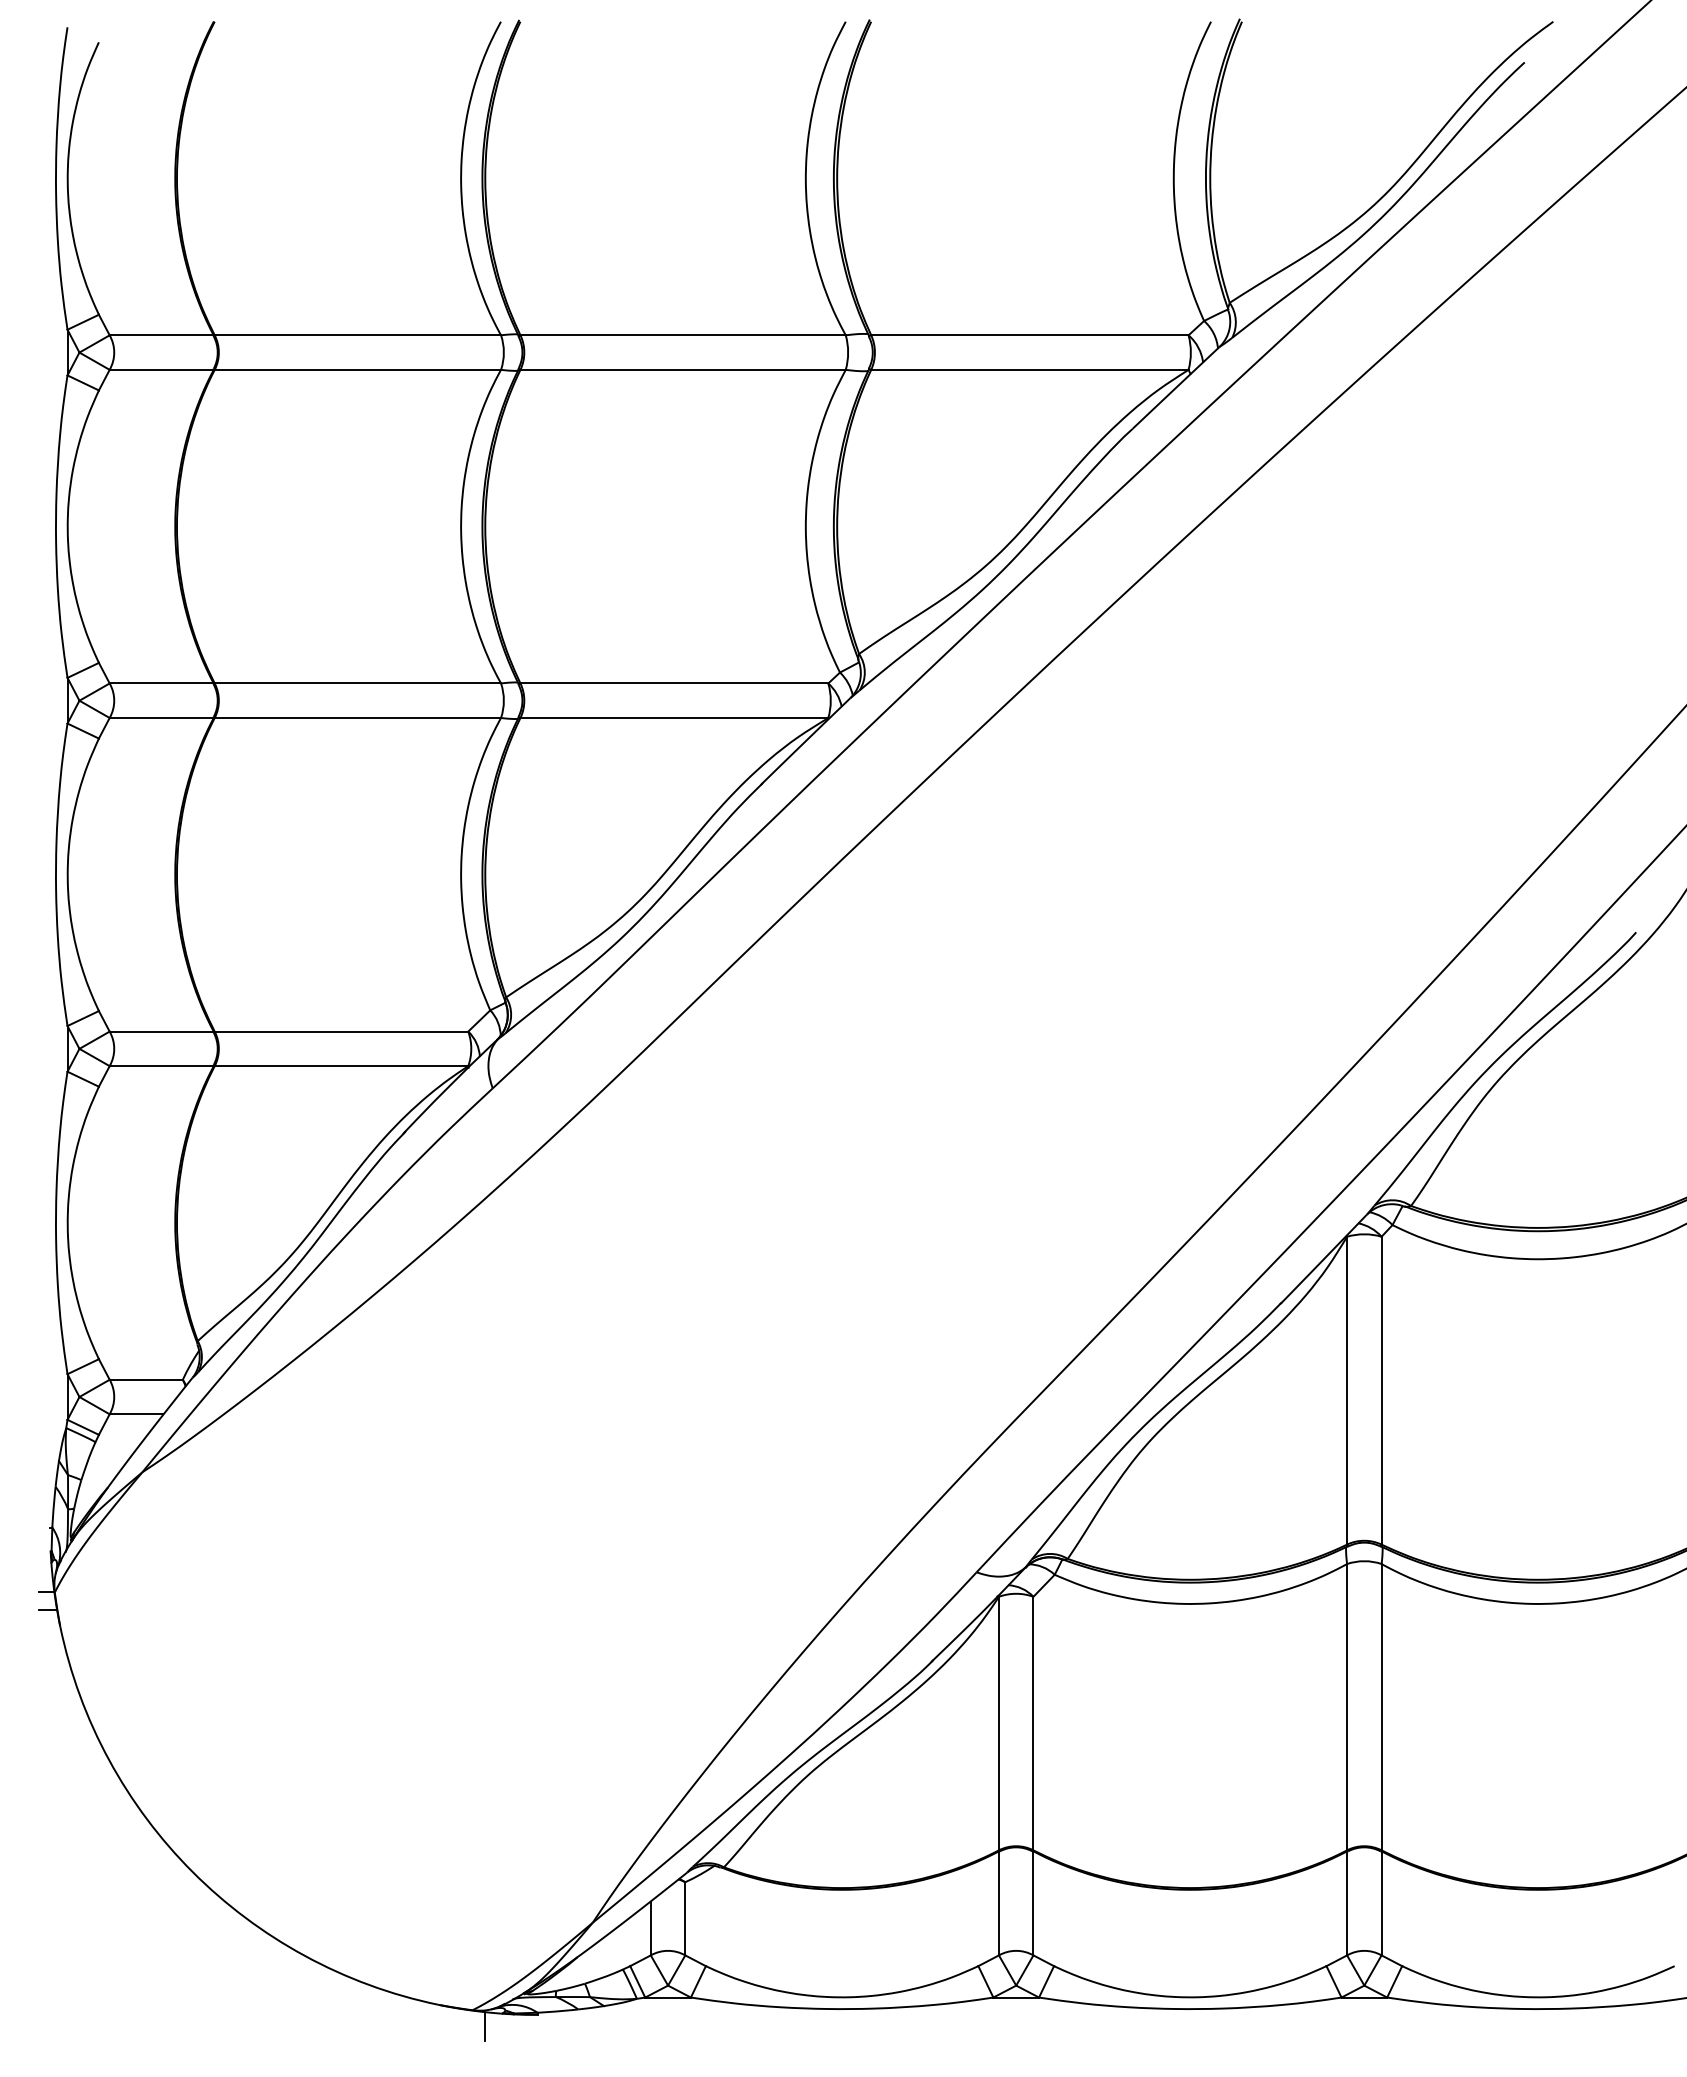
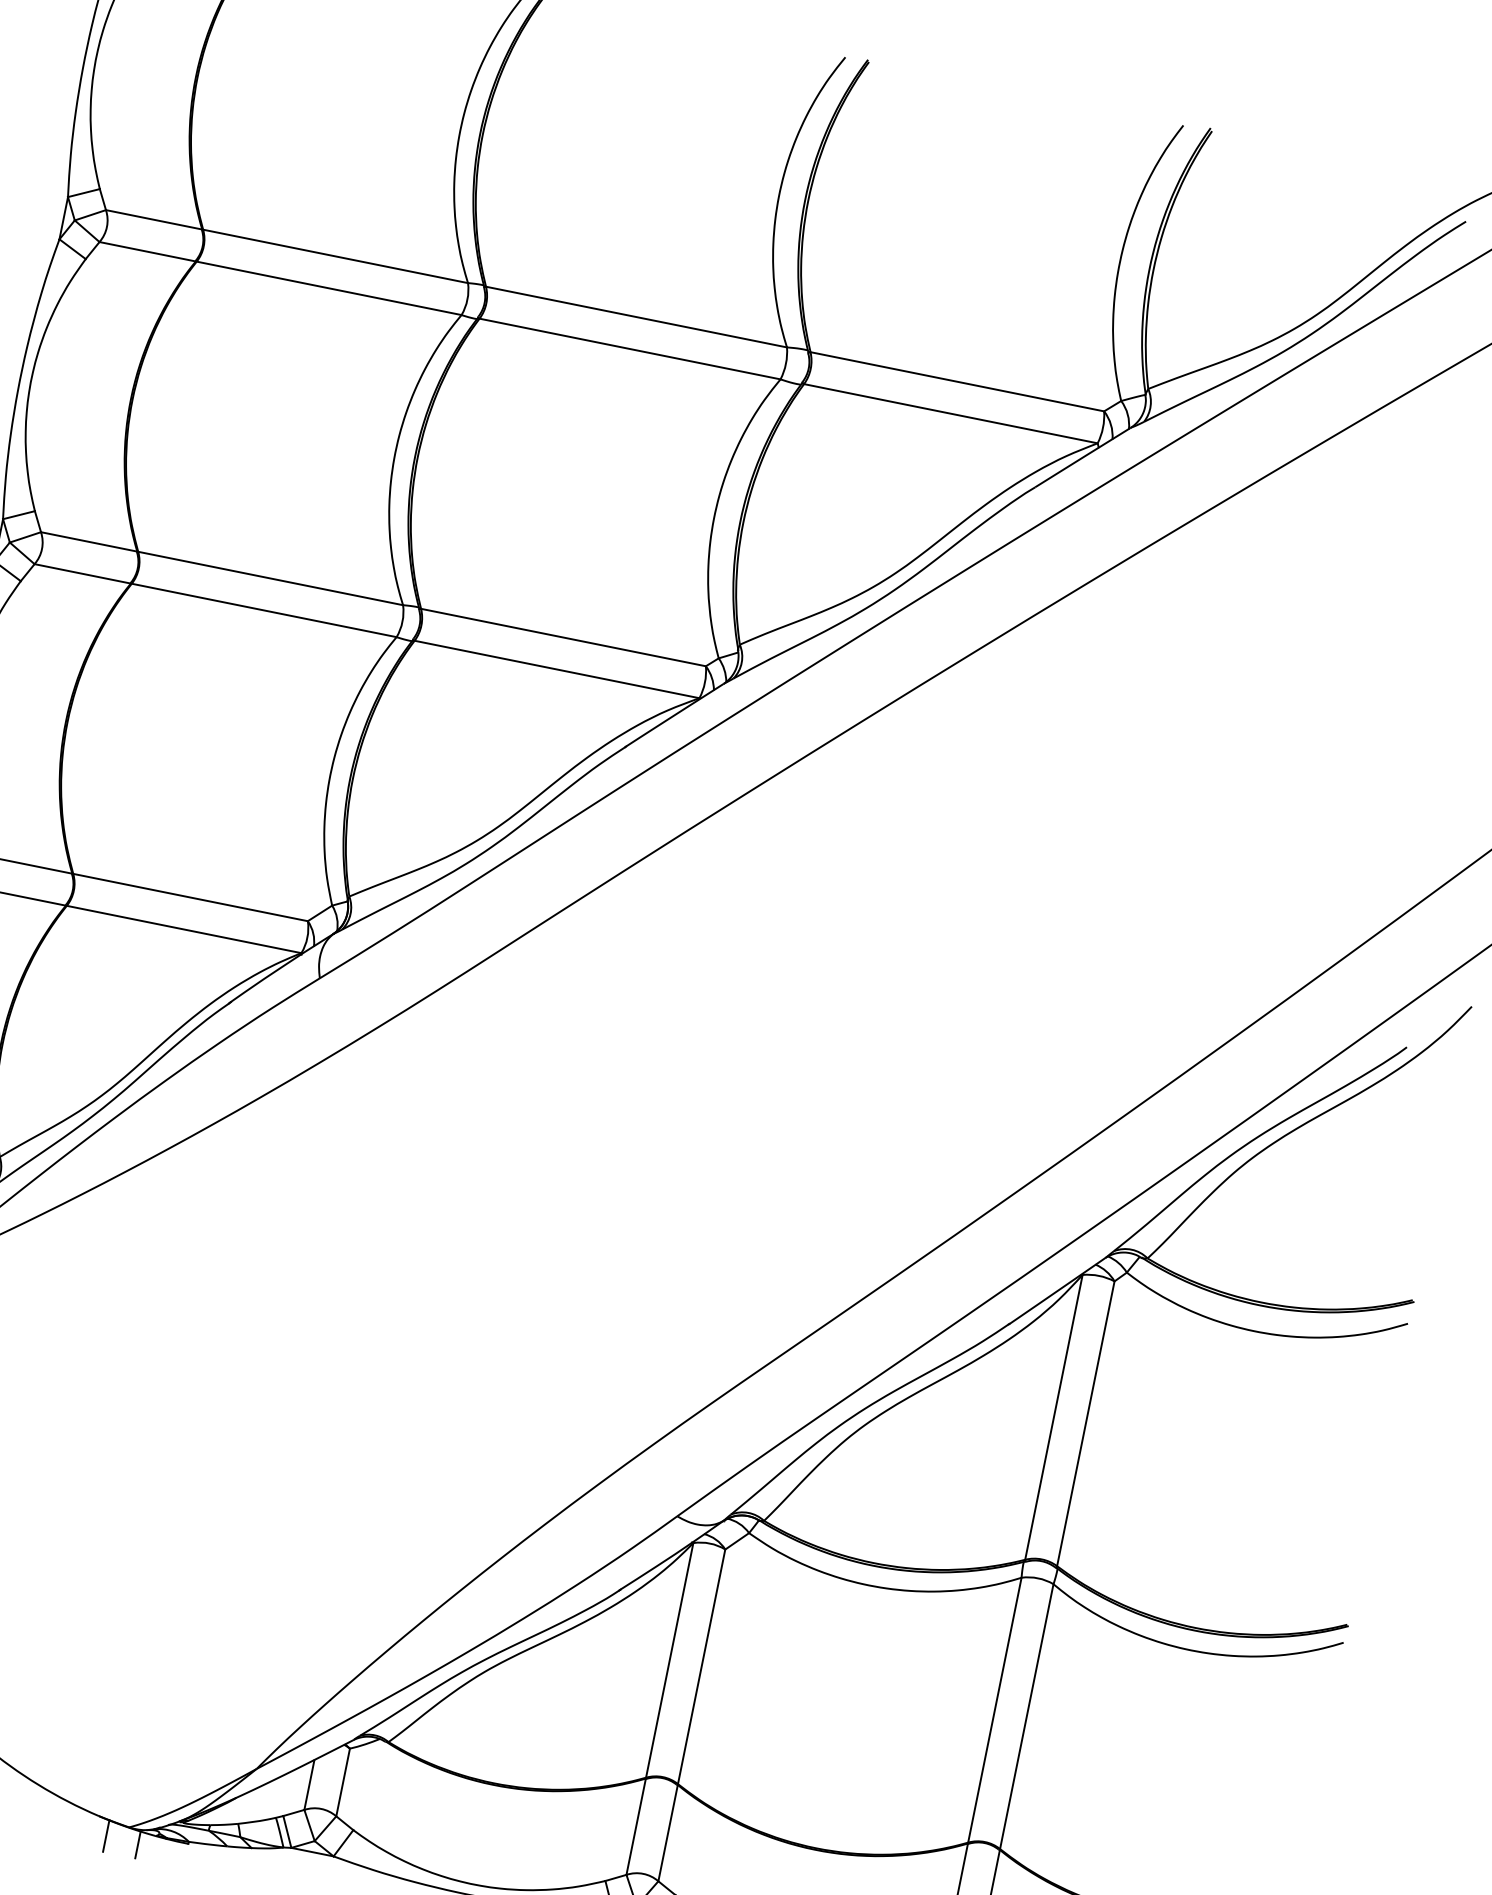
line: (450, 2023) -> (106, 1835), added

